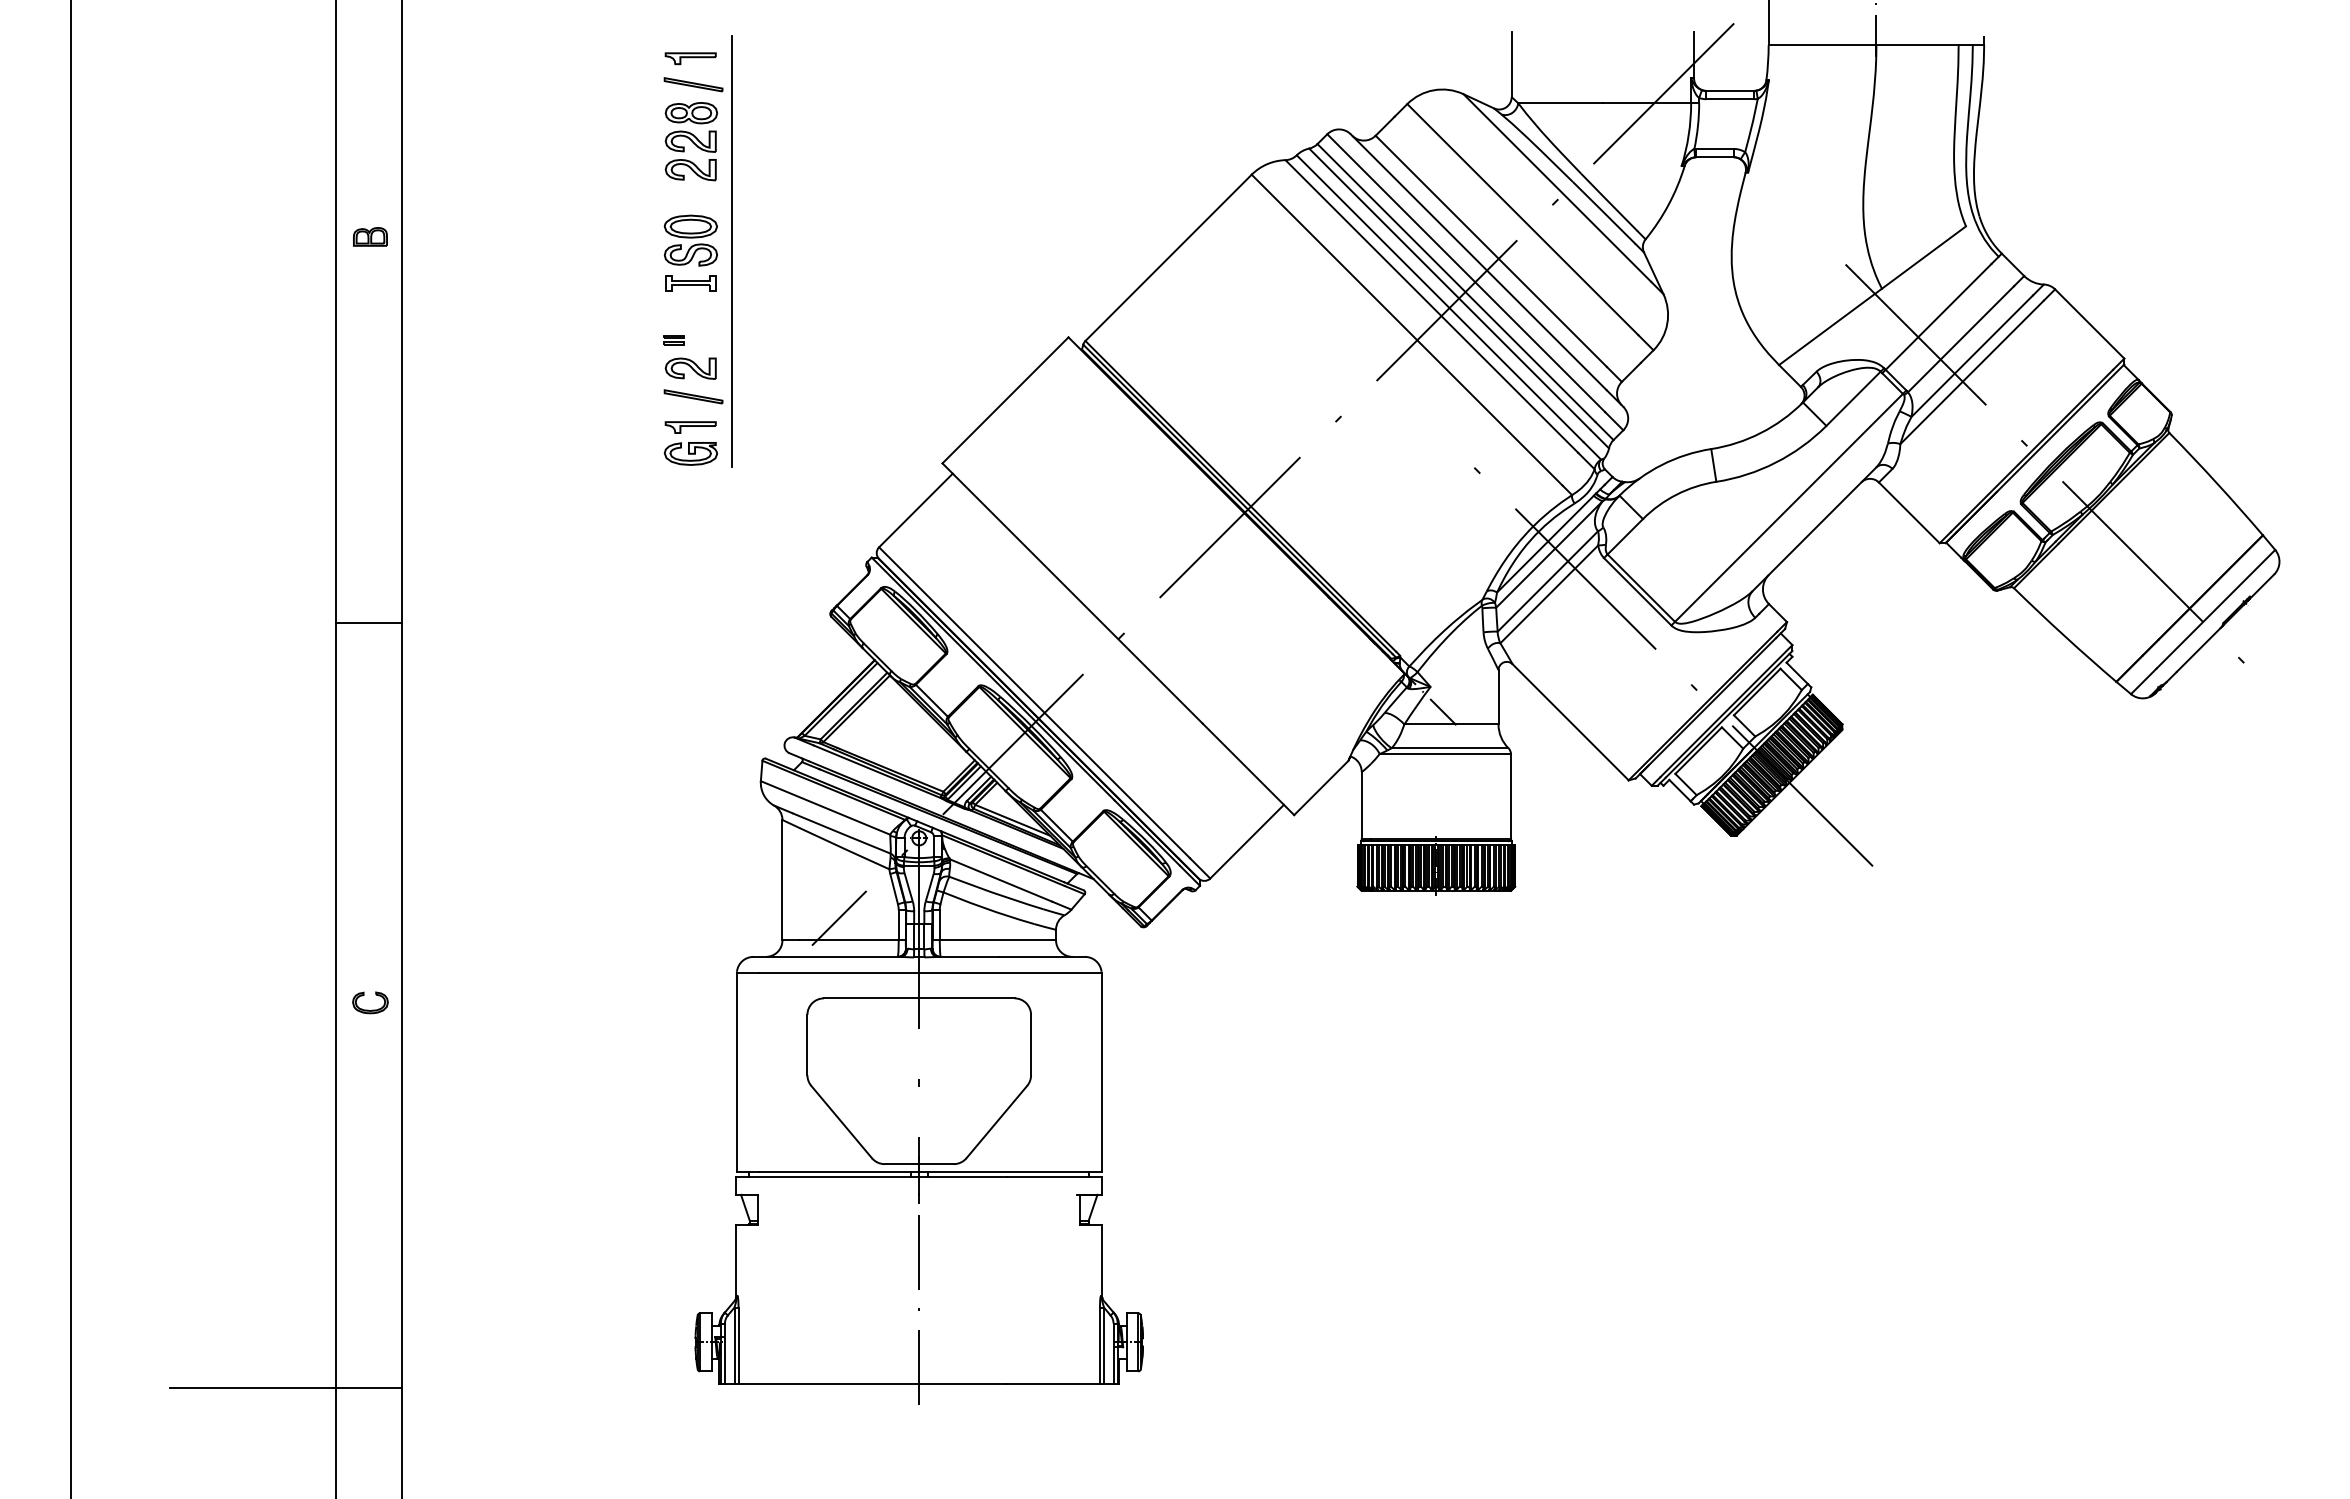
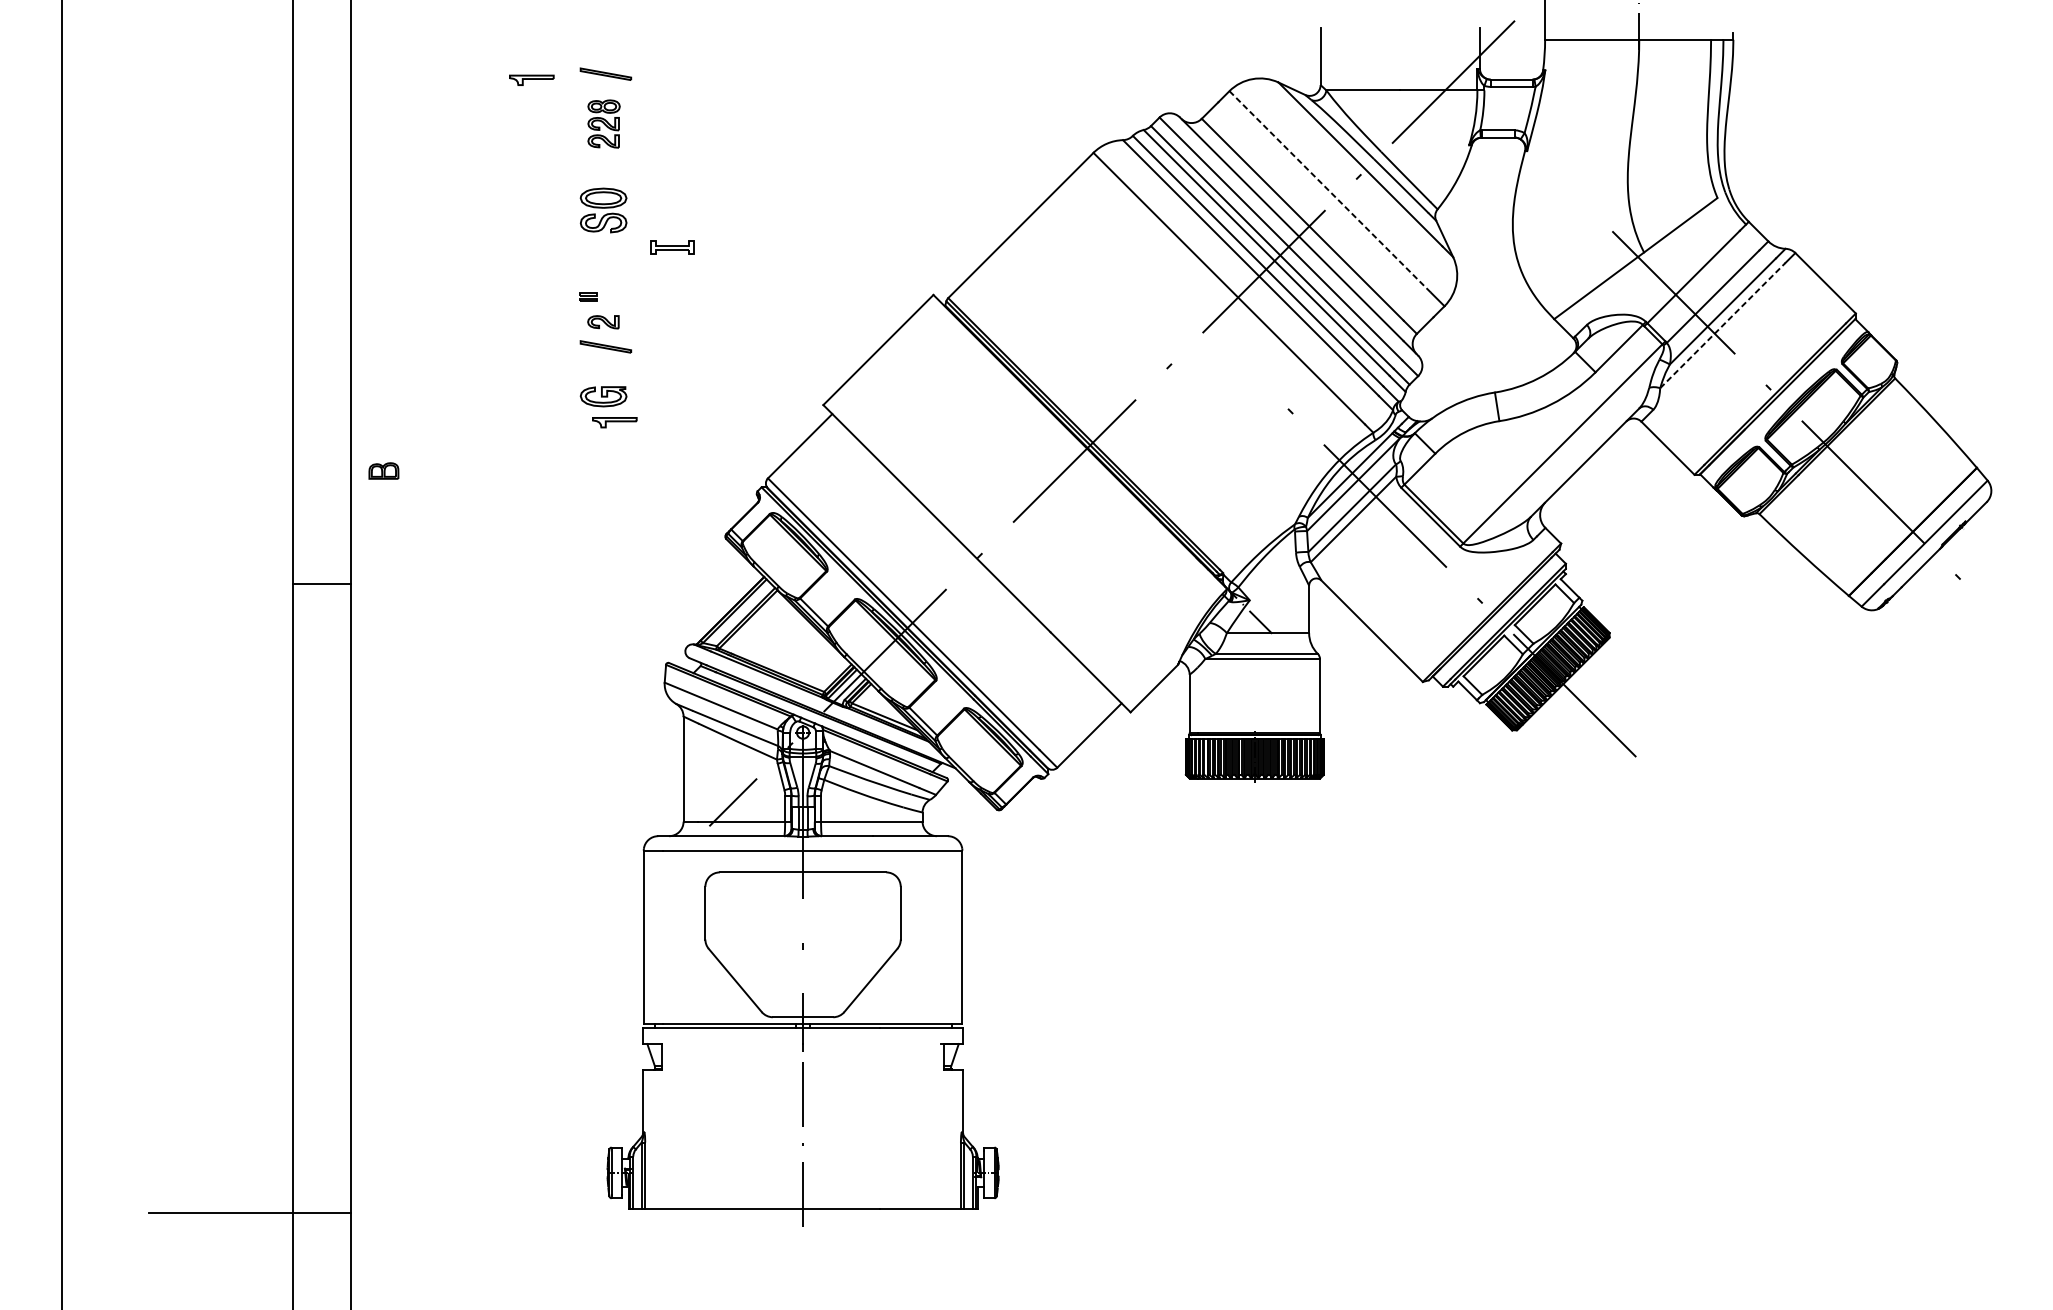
part: (690, 58) -> (531, 80), moved
part: (691, 141) -> (604, 123), size x0.7
line: (1523, 220) -> (1330, 192), solid -> dashed
part: (370, 236) -> (383, 470), moved
line: (732, 251) -> (639, 219), removed
part: (690, 283) -> (672, 247), moved
part: (690, 368) -> (603, 322), size x0.7
line: (1972, 372) -> (1723, 325), solid -> dashed
part: (690, 427) -> (614, 422), moved
line: (368, 622) -> (321, 583), moved
part: (368, 1009) -> (321, 882), removed

